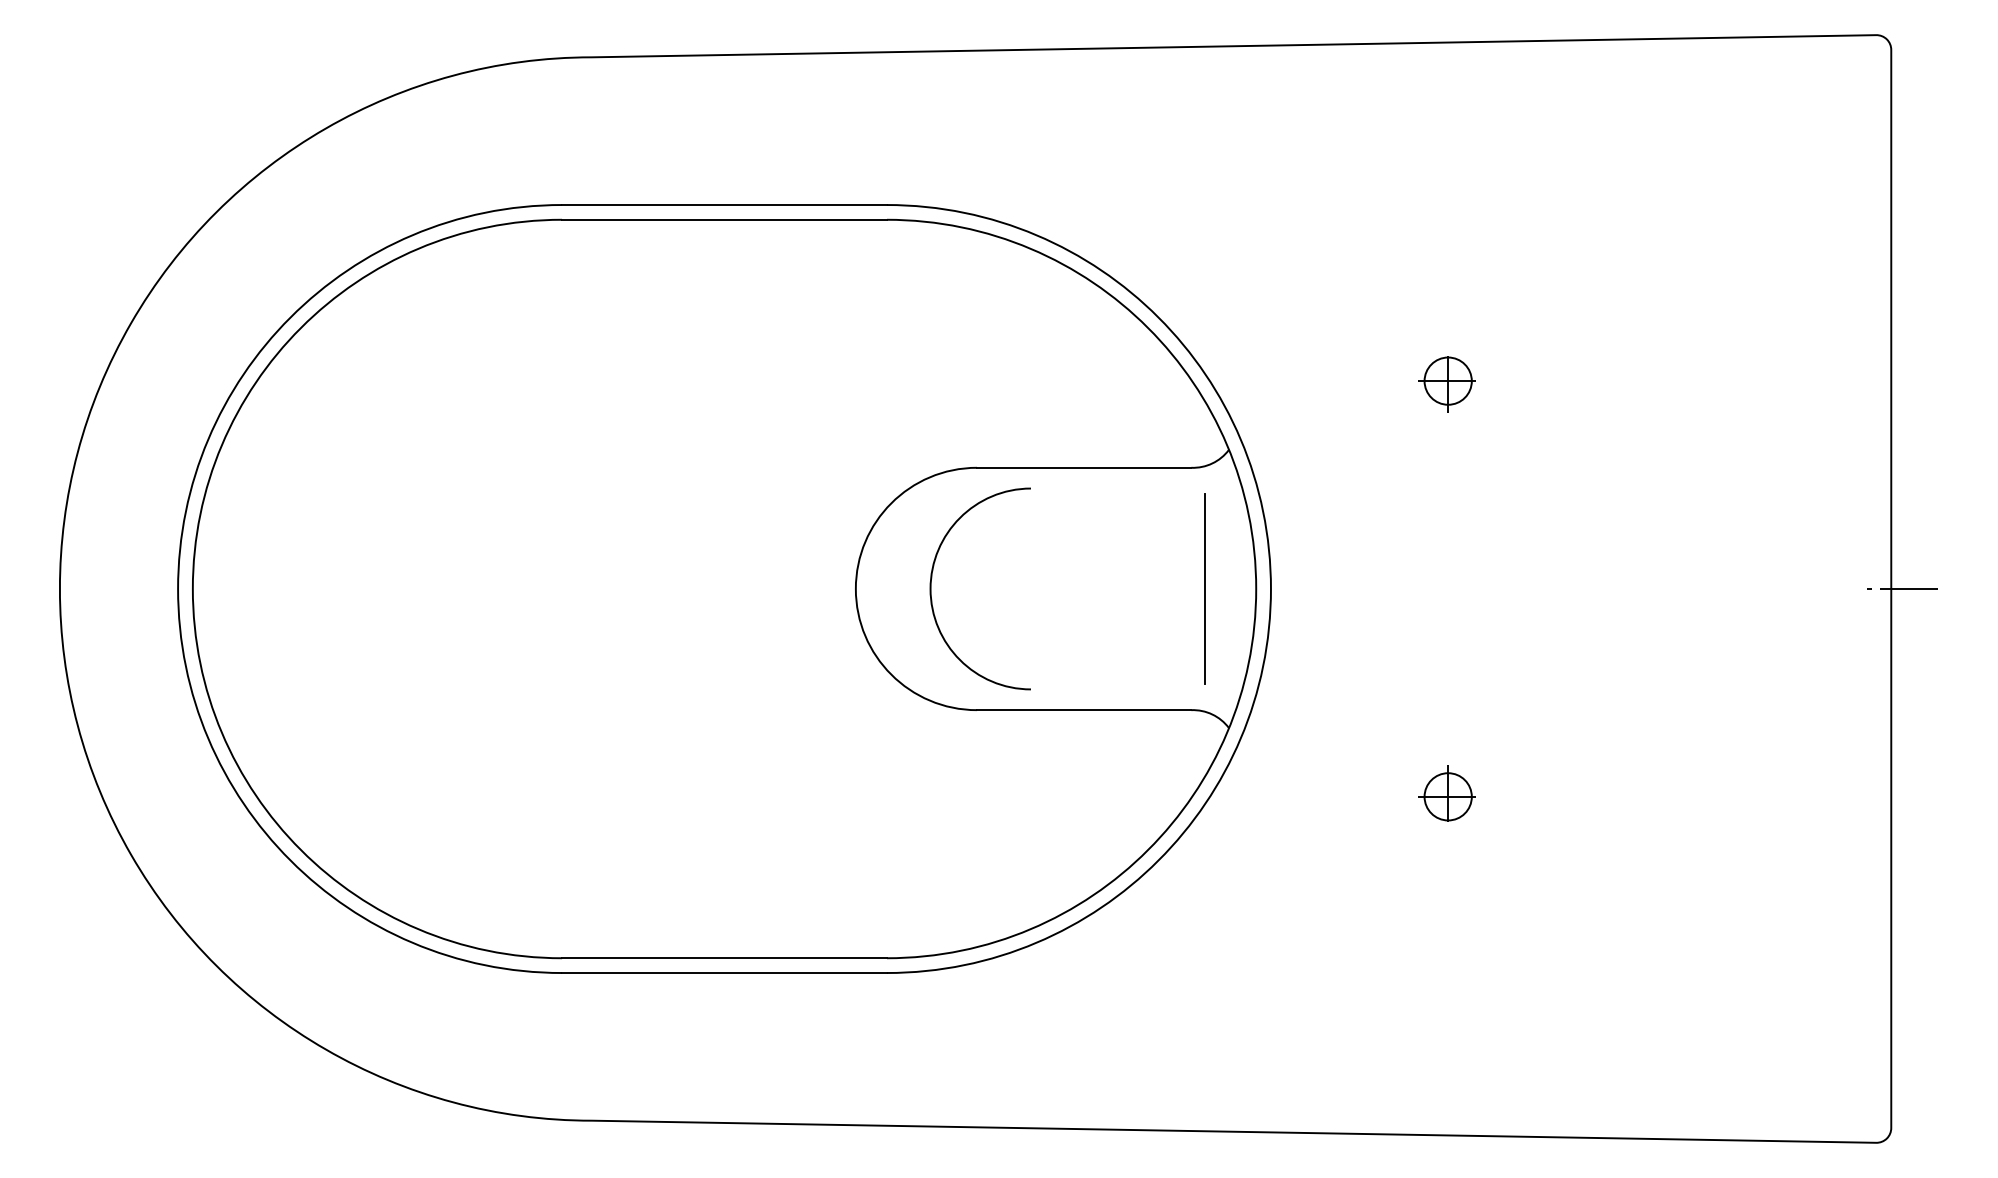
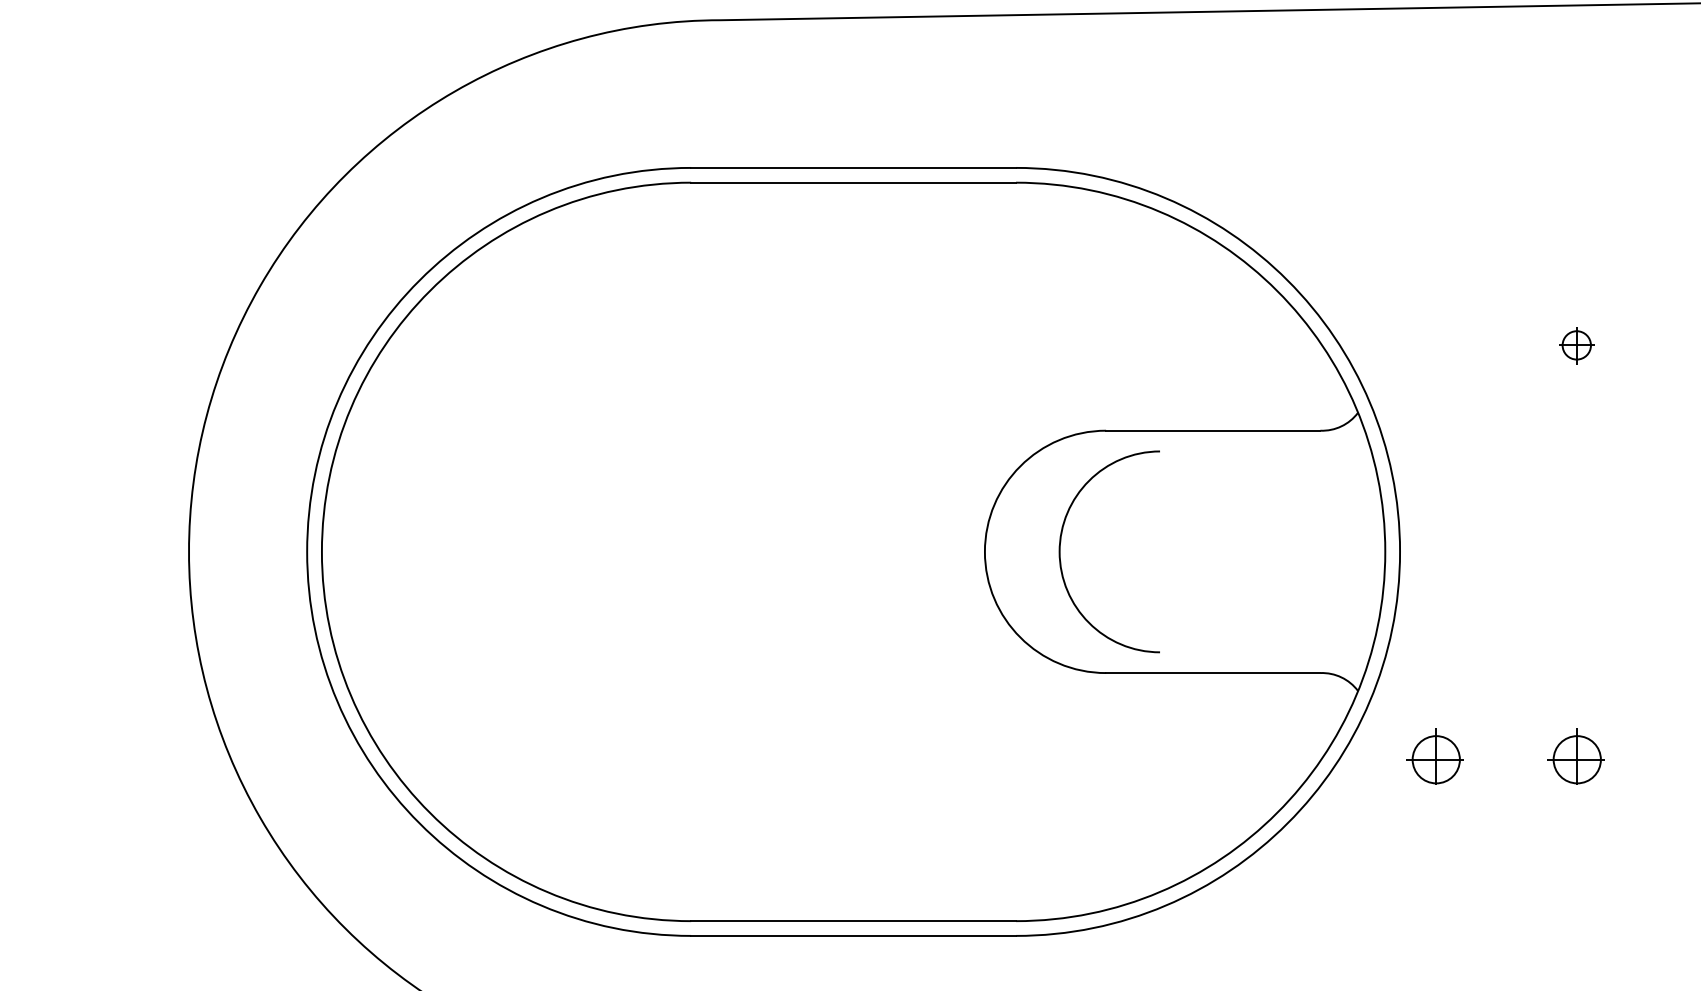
part: (1446, 384) -> (1575, 347), size x0.6
line: (1205, 588) -> (1334, 551), removed
part: (1305, 793) -> (1434, 756), added

